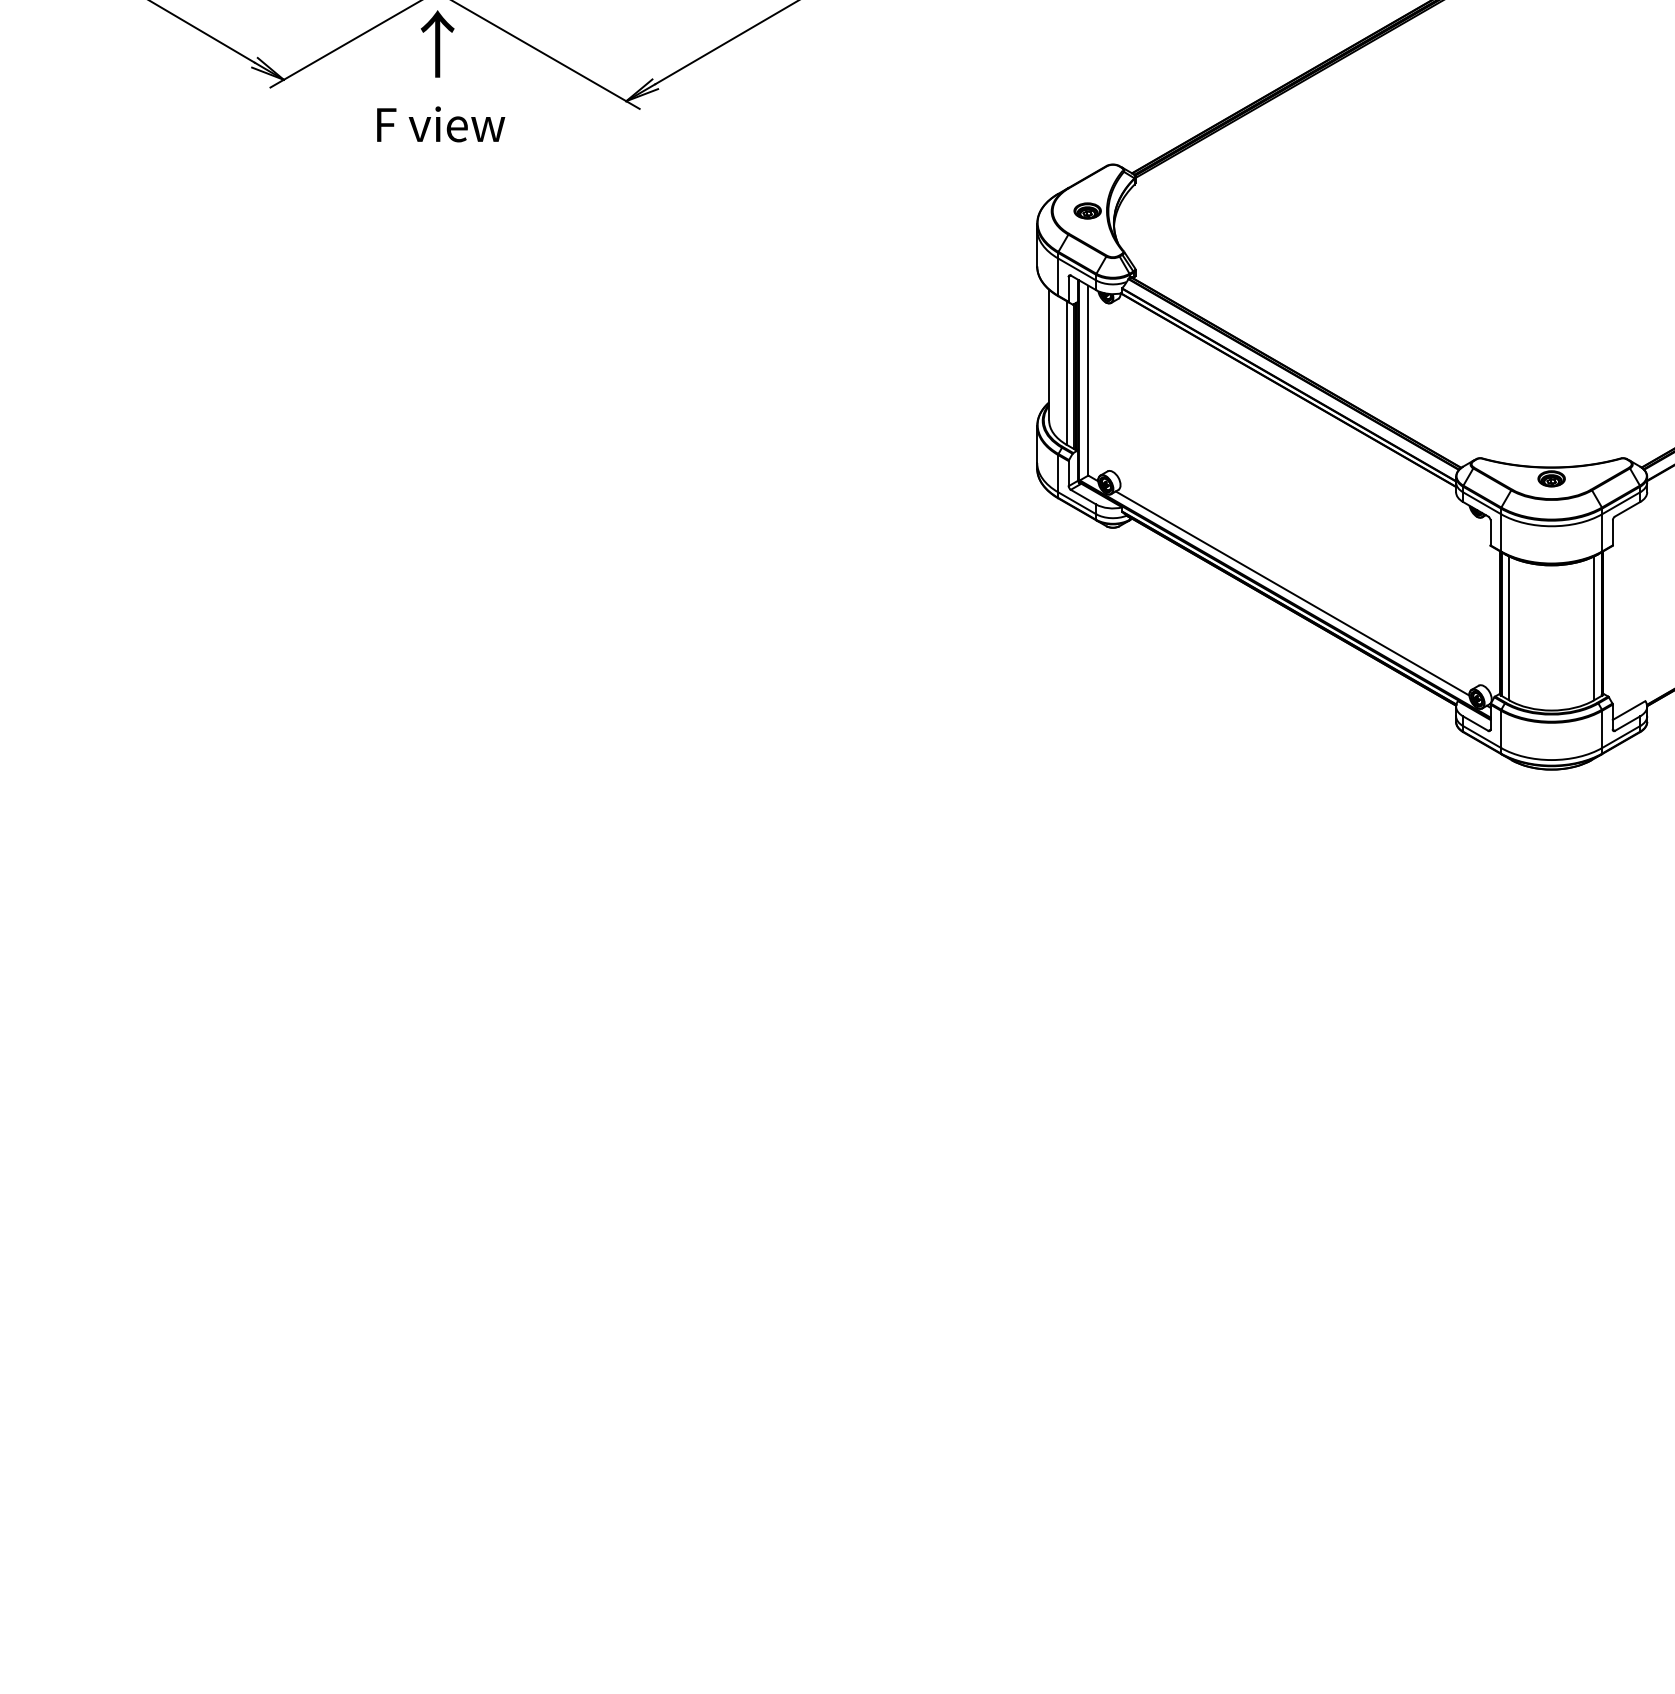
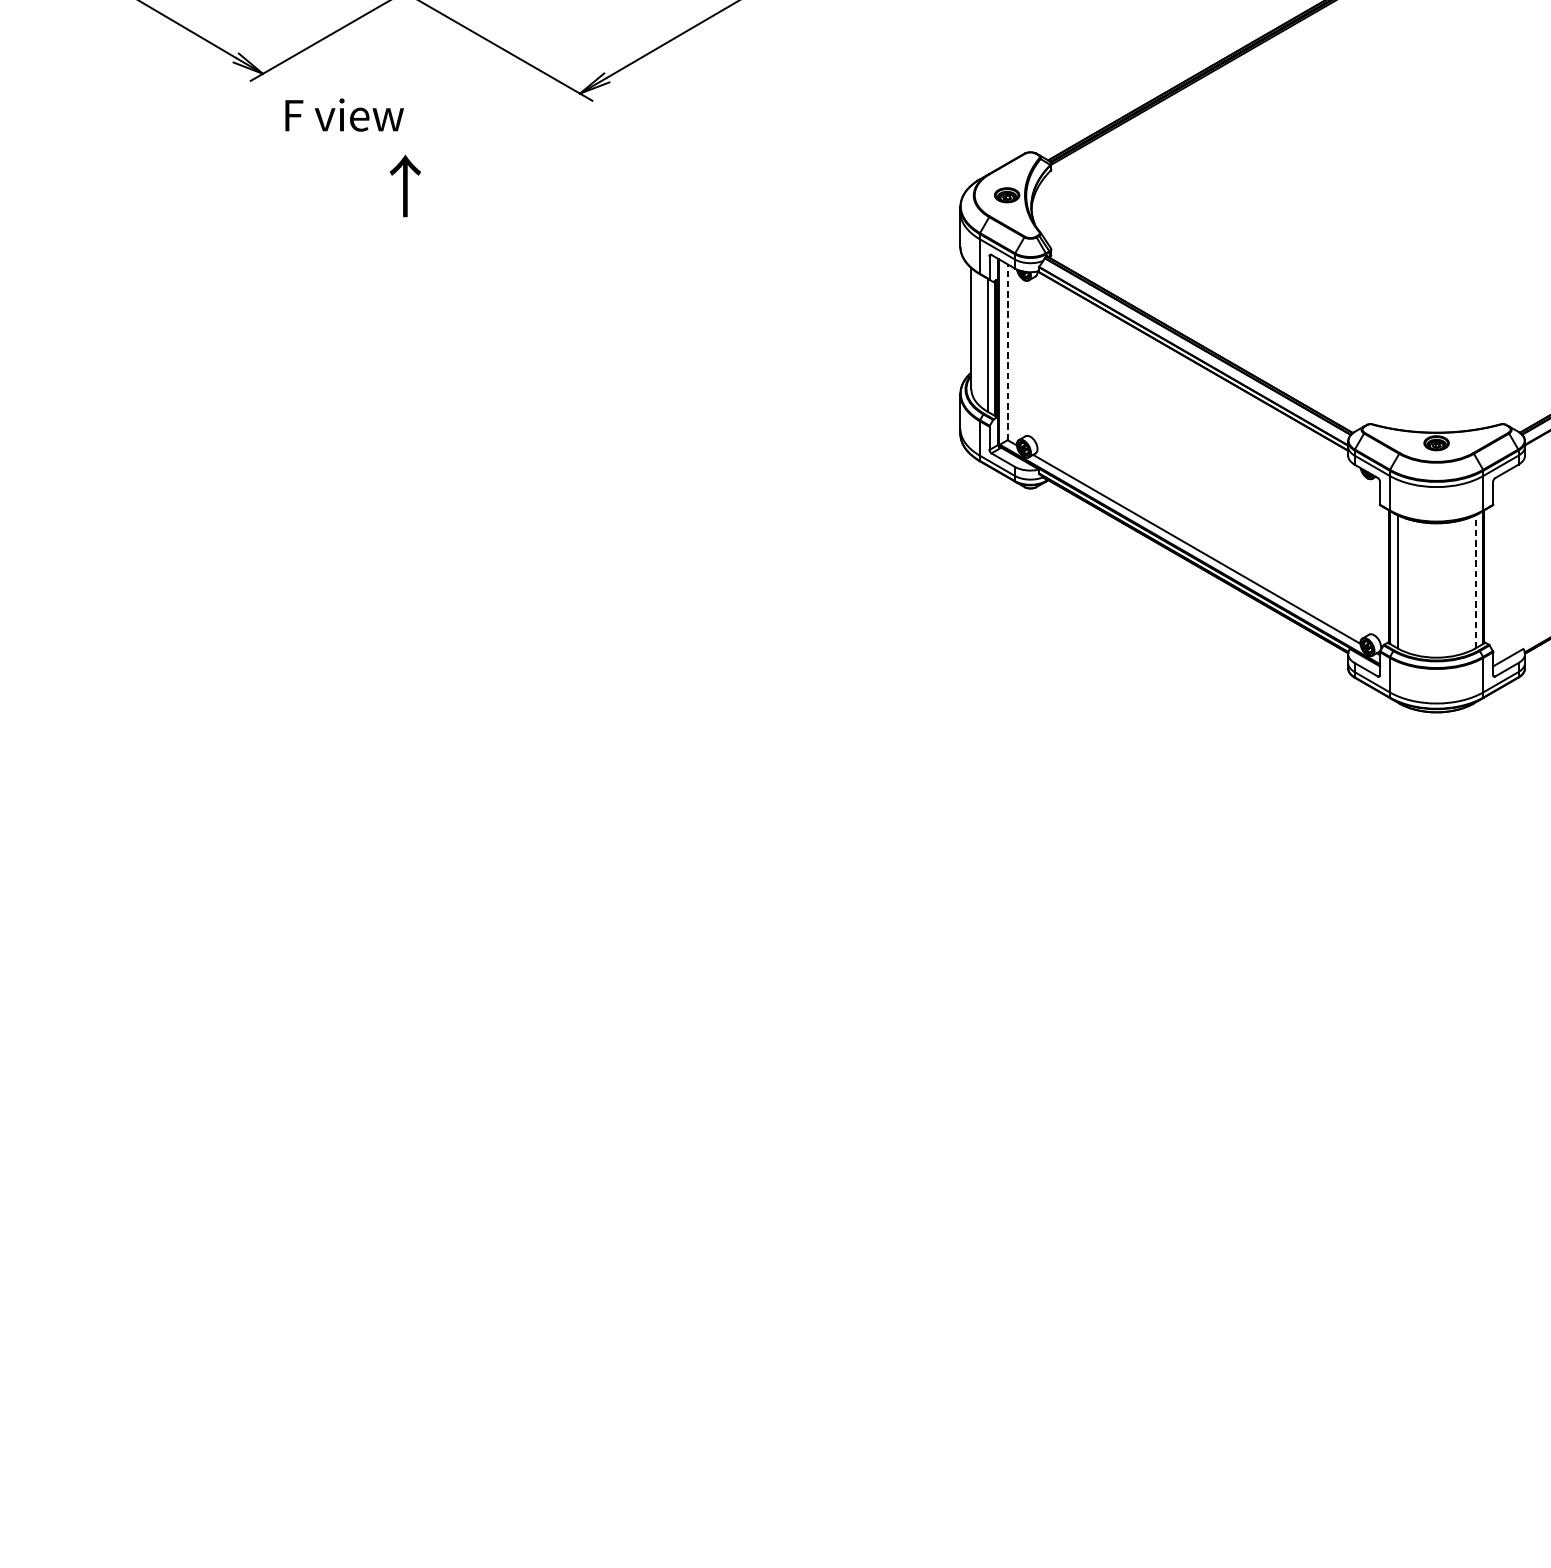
text: (437, 43) -> (405, 185), moved
text: (441, 124) -> (345, 115), moved
line: (1088, 380) -> (1007, 352), solid -> dashed
line: (1593, 628) -> (1475, 581), solid -> dashed

